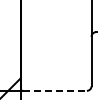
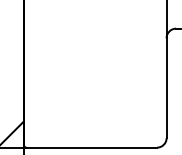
line: (55, 90) -> (93, 146), dashed -> solid

